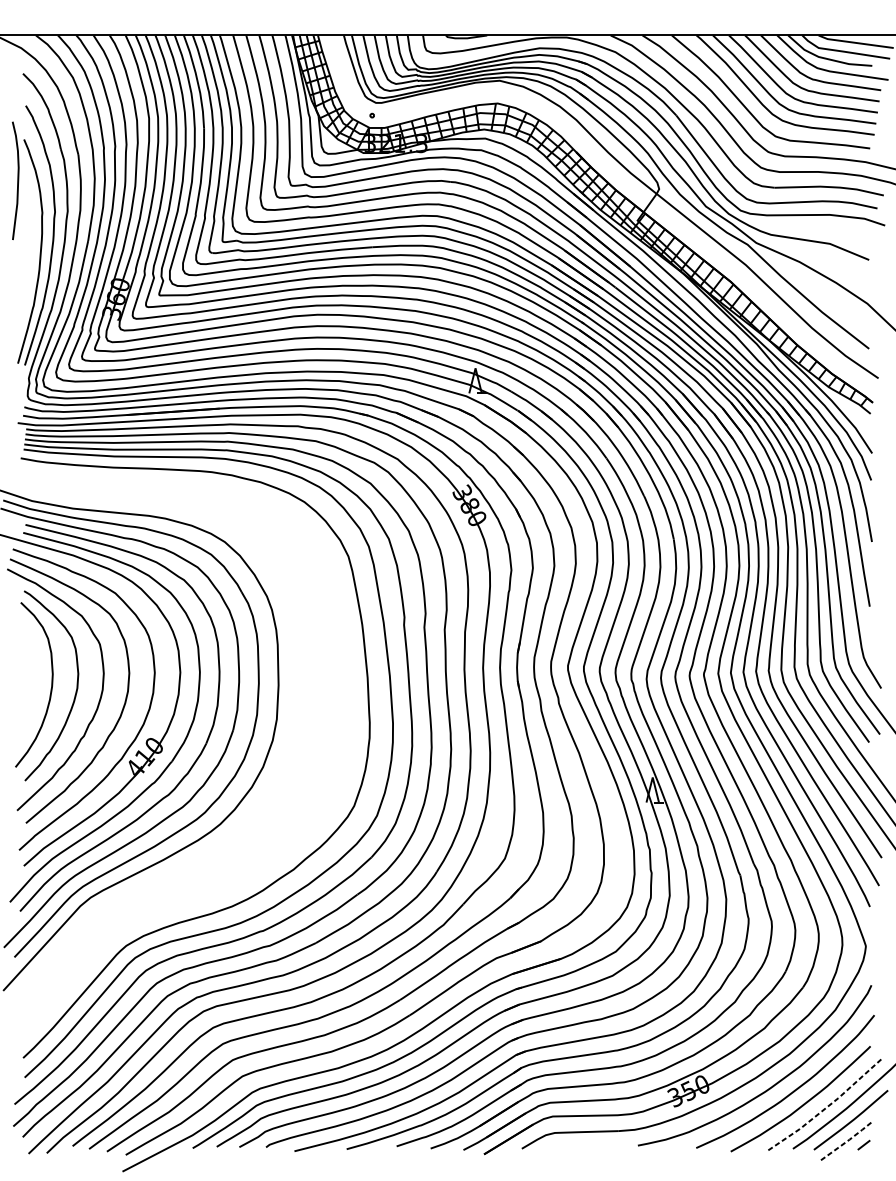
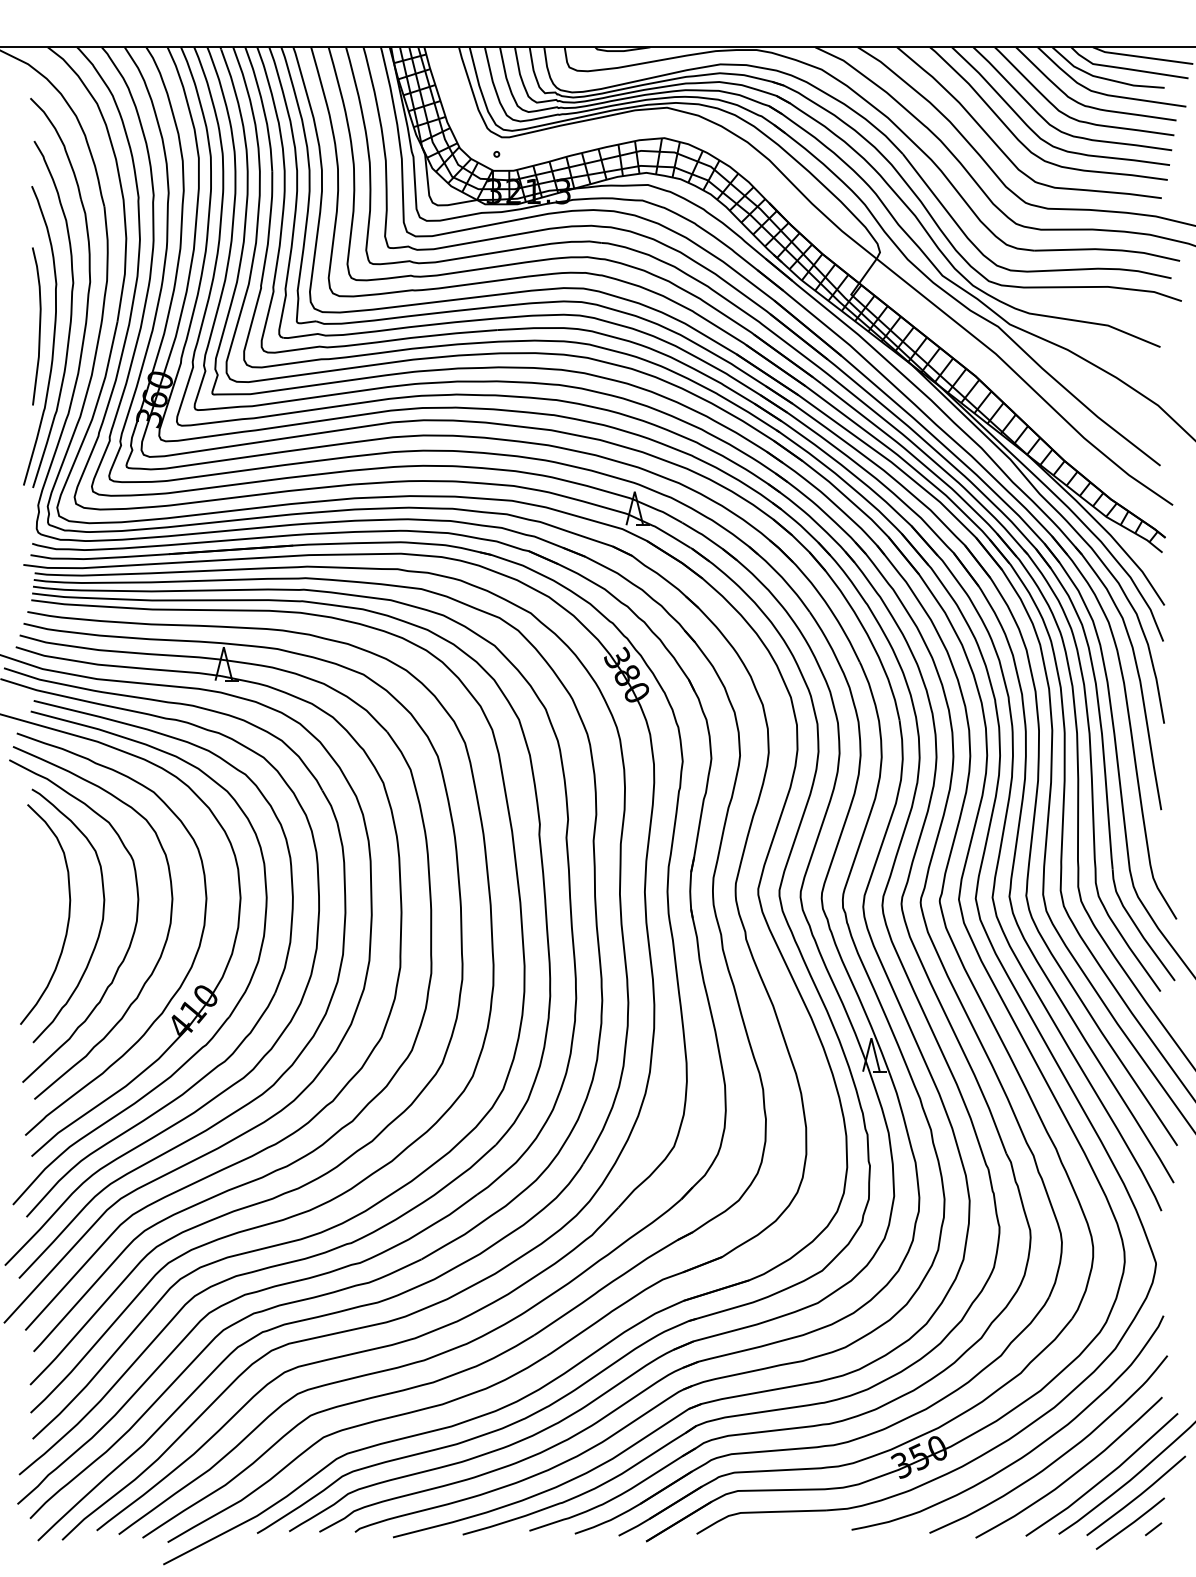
curve: (17, 180) -> (39, 326), moved
part: (256, 814) -> (342, 1087), added
line: (828, 1106) -> (1105, 1477), dashed -> solid
line: (848, 1140) -> (1132, 1523), dashed -> solid

